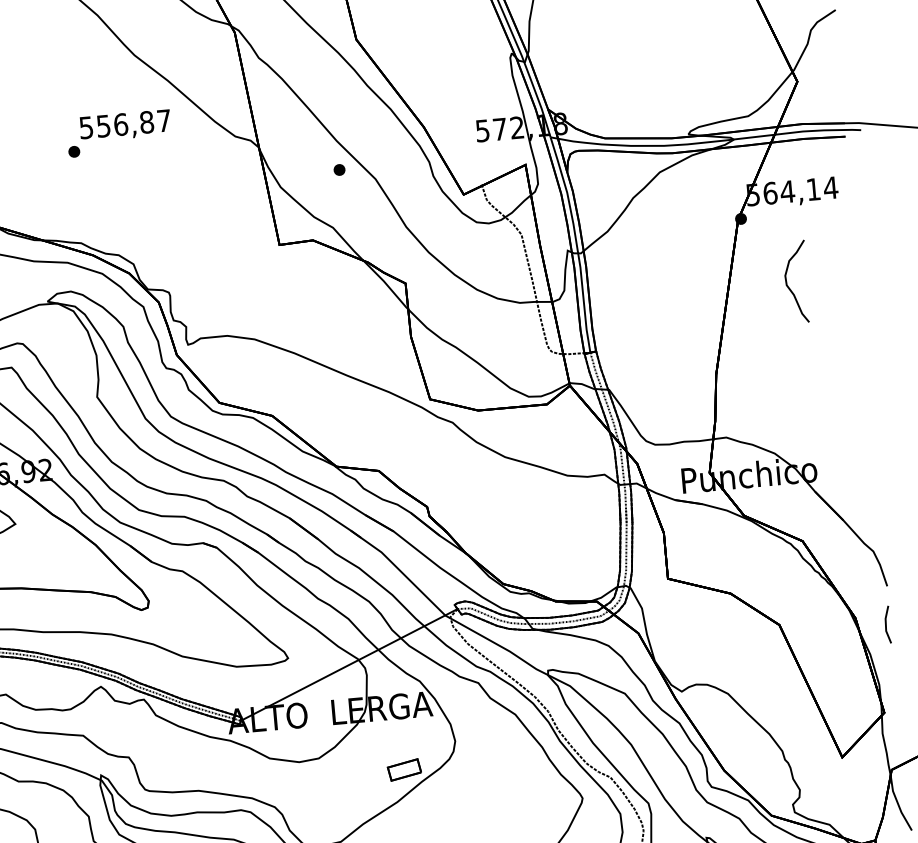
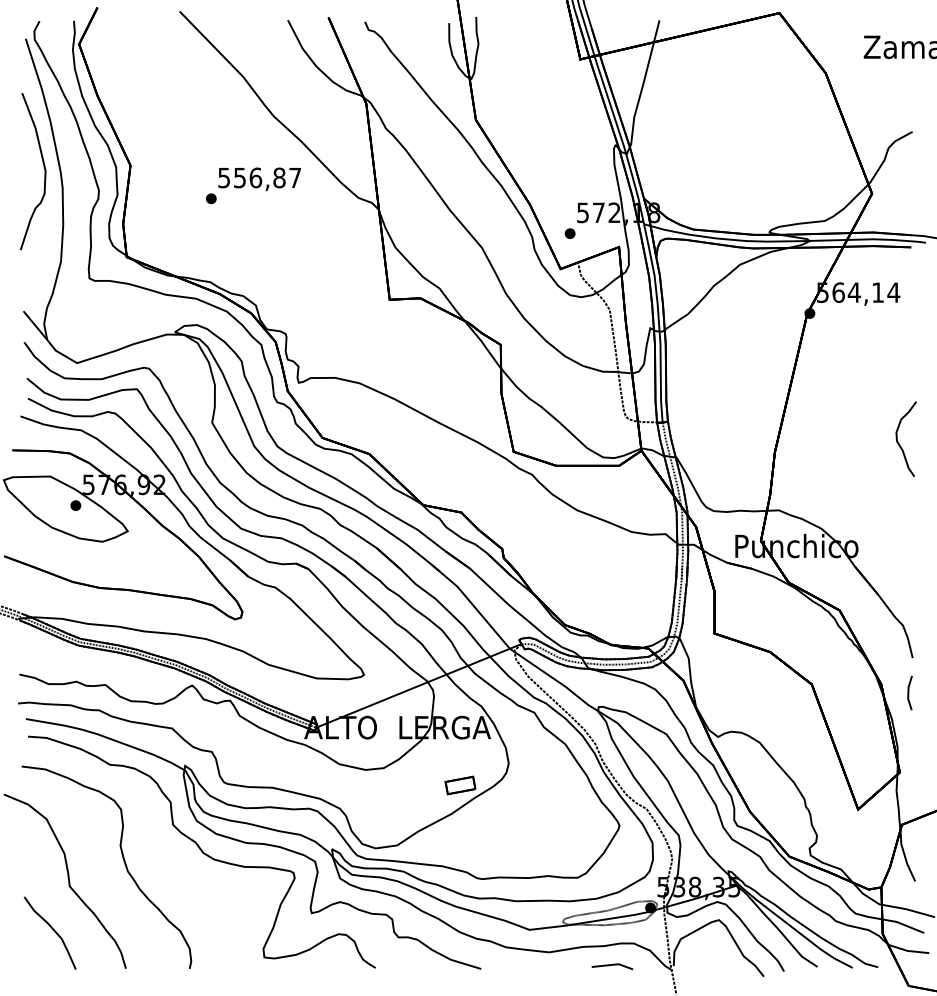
part: (338, 169) -> (569, 233), moved
curve: (788, 285) -> (898, 441), moved

